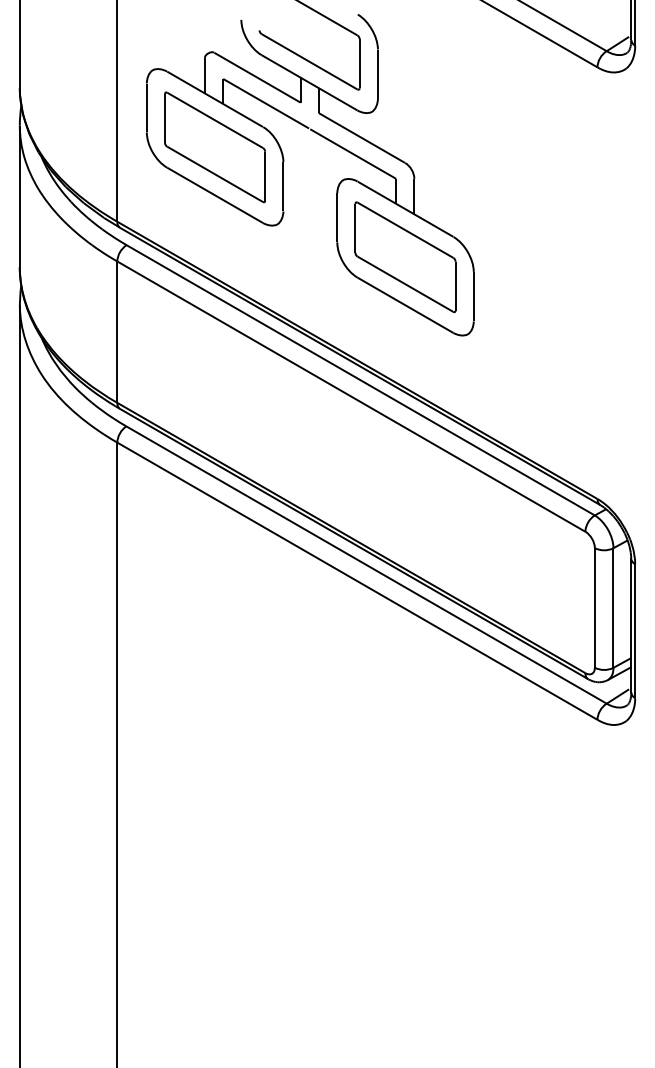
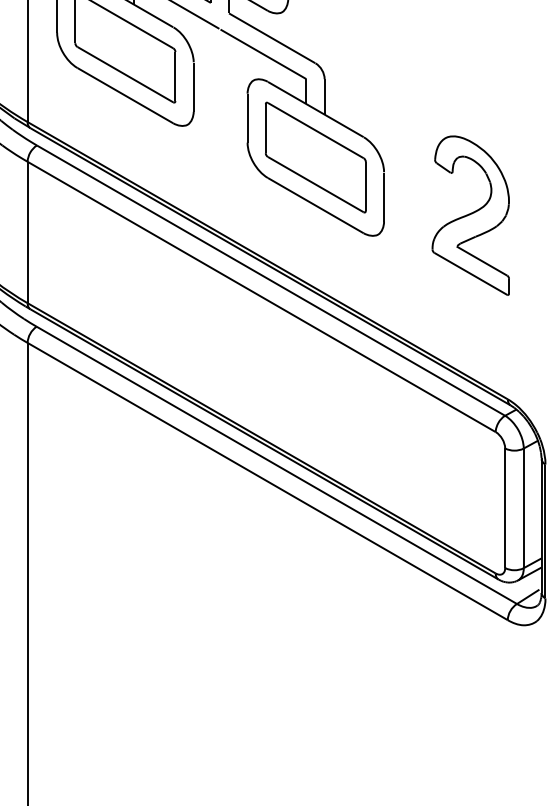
part: (560, 315) -> (470, 215), added

